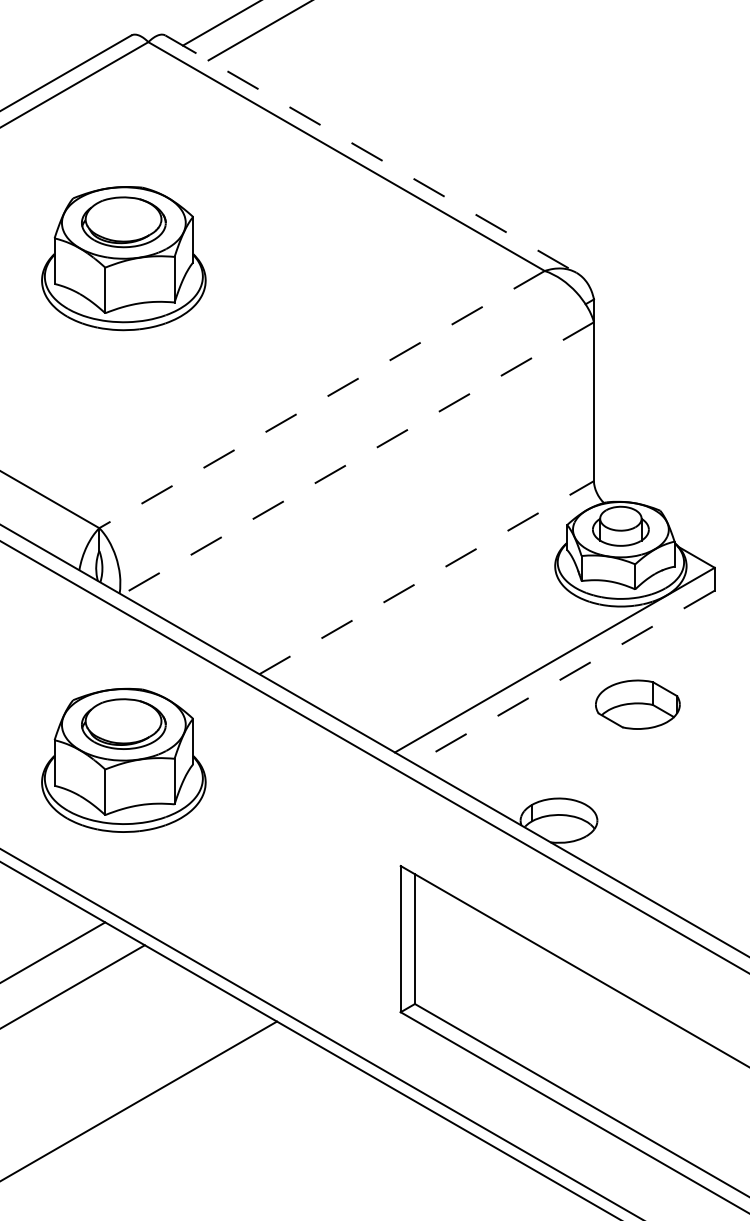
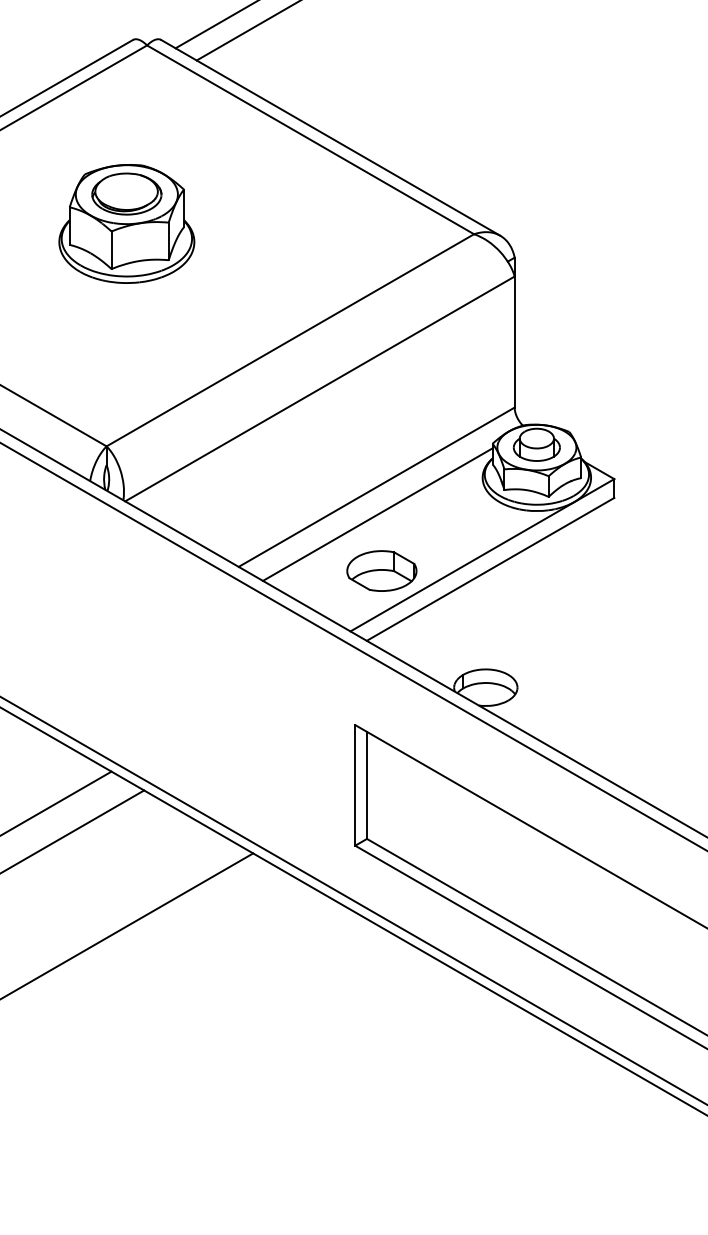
line: (370, 153) -> (330, 137), dashed -> solid
line: (321, 399) -> (289, 340), dashed -> solid
line: (357, 457) -> (319, 388), dashed -> solid
line: (427, 576) -> (377, 486), dashed -> solid
line: (427, 610) -> (377, 514), added
line: (564, 677) -> (490, 569), dashed -> solid
part: (637, 704) -> (381, 570), moved
part: (123, 759) -> (126, 637), removed

